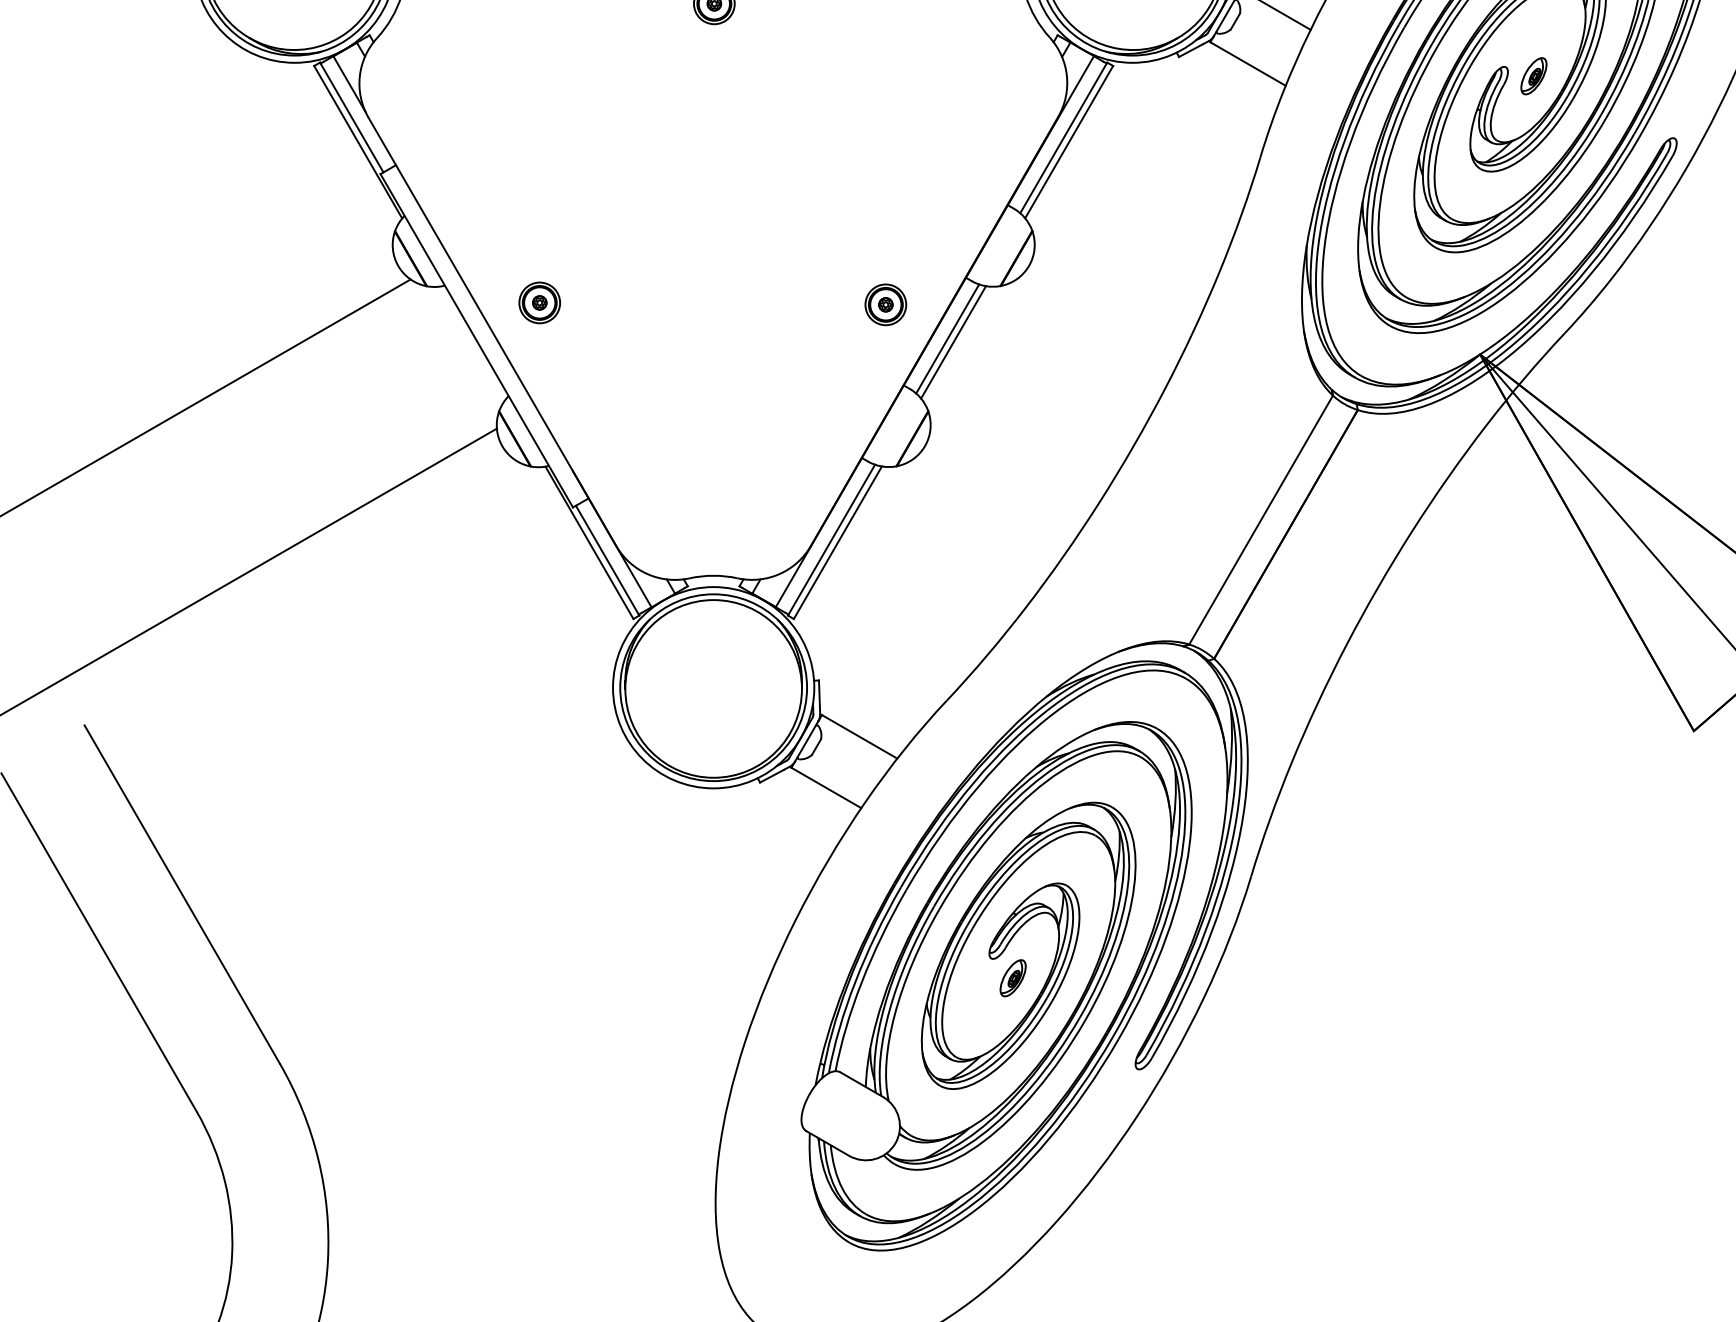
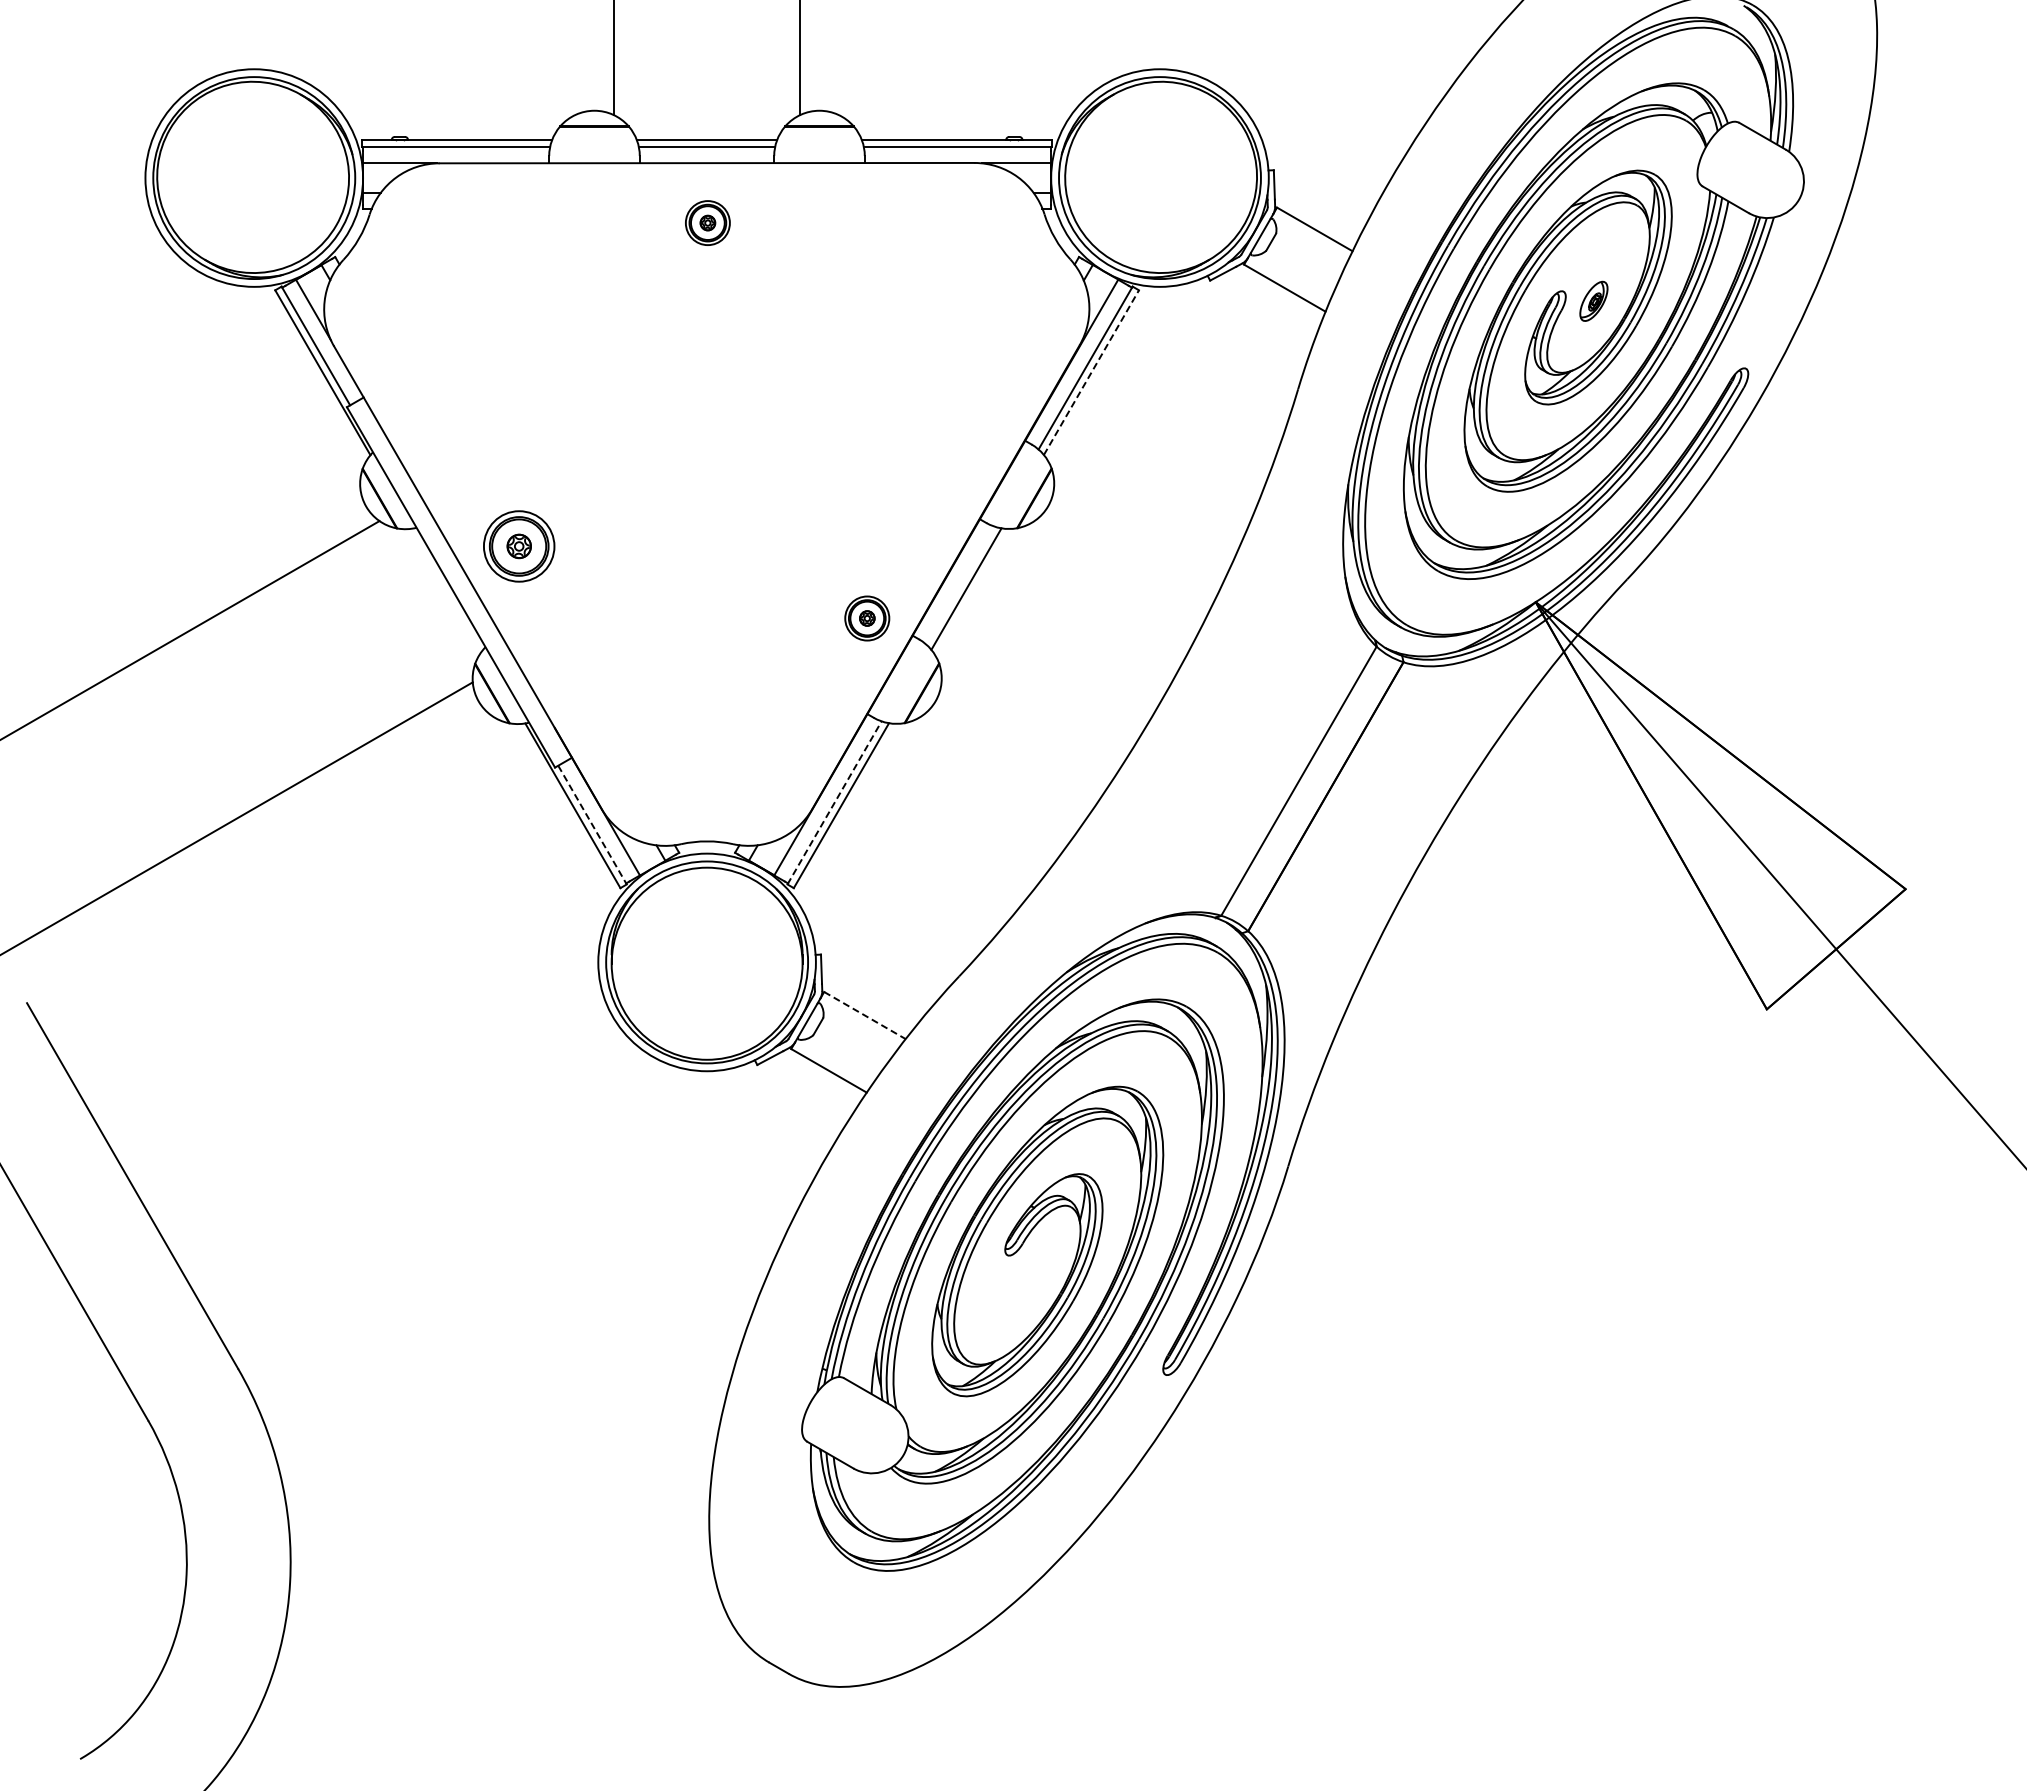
line: (1069, 142) -> (1091, 372), solid -> dashed
part: (539, 302) -> (518, 546), size x1.6
part: (886, 304) -> (867, 618), moved
line: (948, 339) -> (960, 585), removed
line: (831, 539) -> (834, 802), solid -> dashed
line: (607, 561) -> (592, 825), solid -> dashed
line: (860, 736) -> (865, 1015), solid -> dashed
part: (1012, 978) -> (1030, 1276), removed

